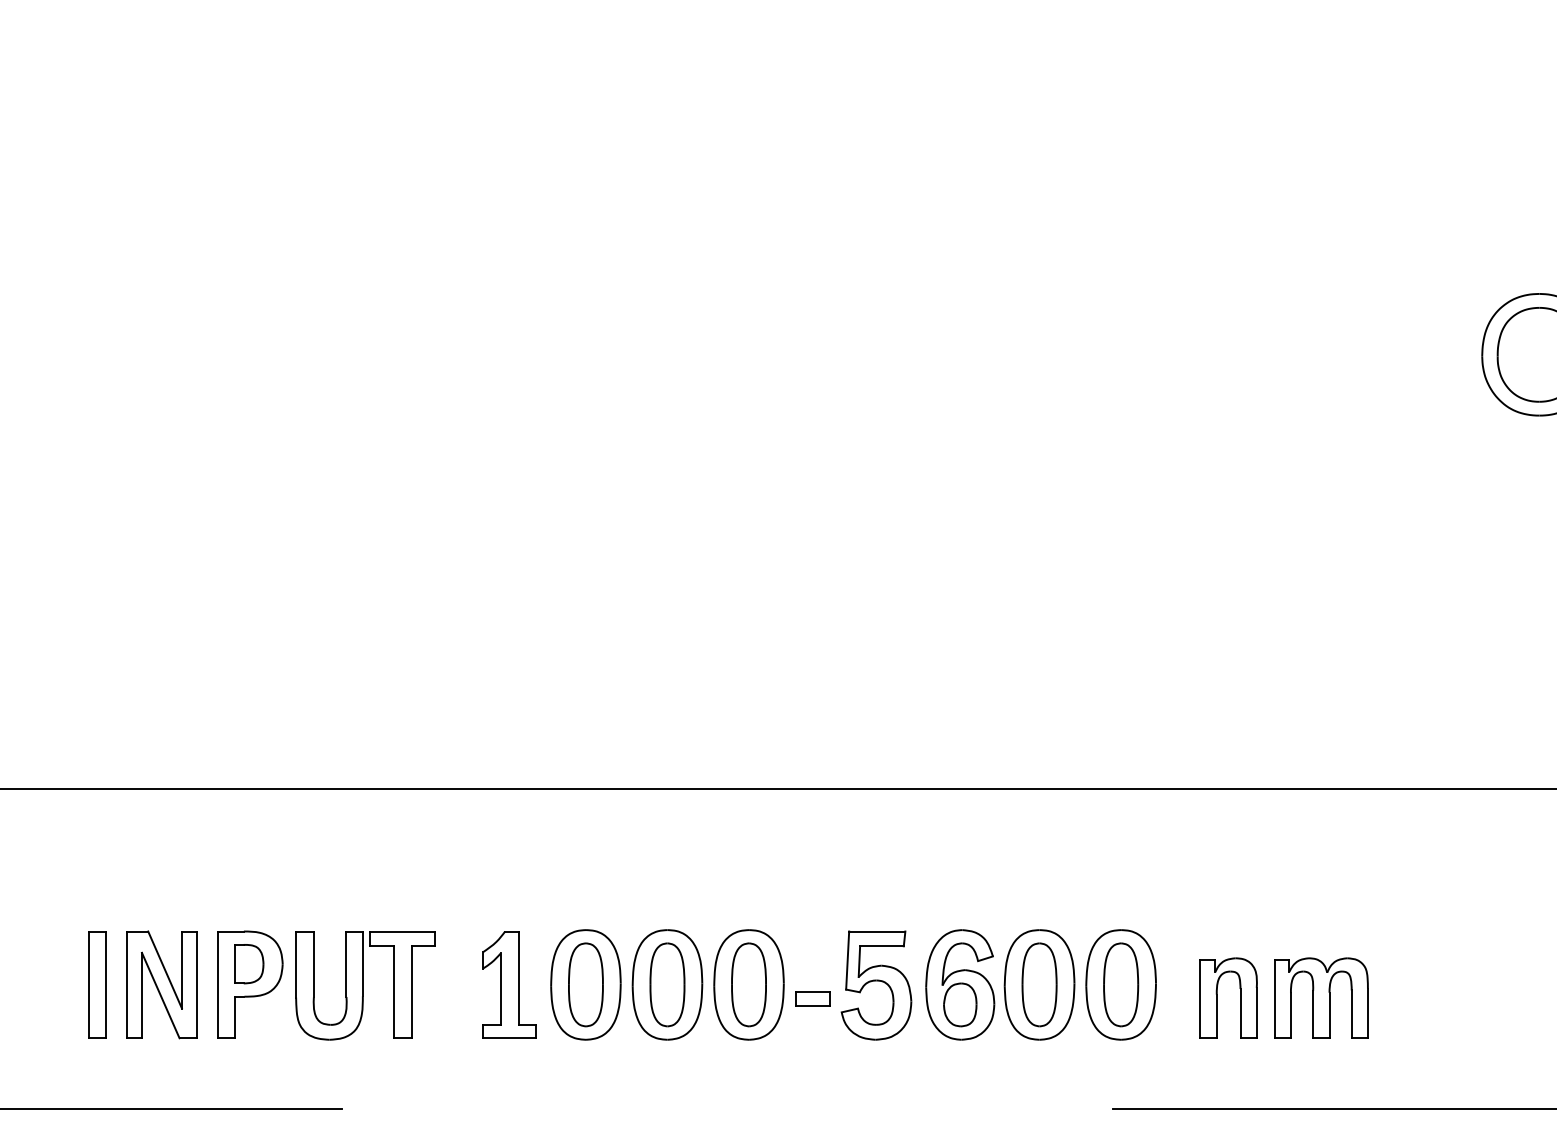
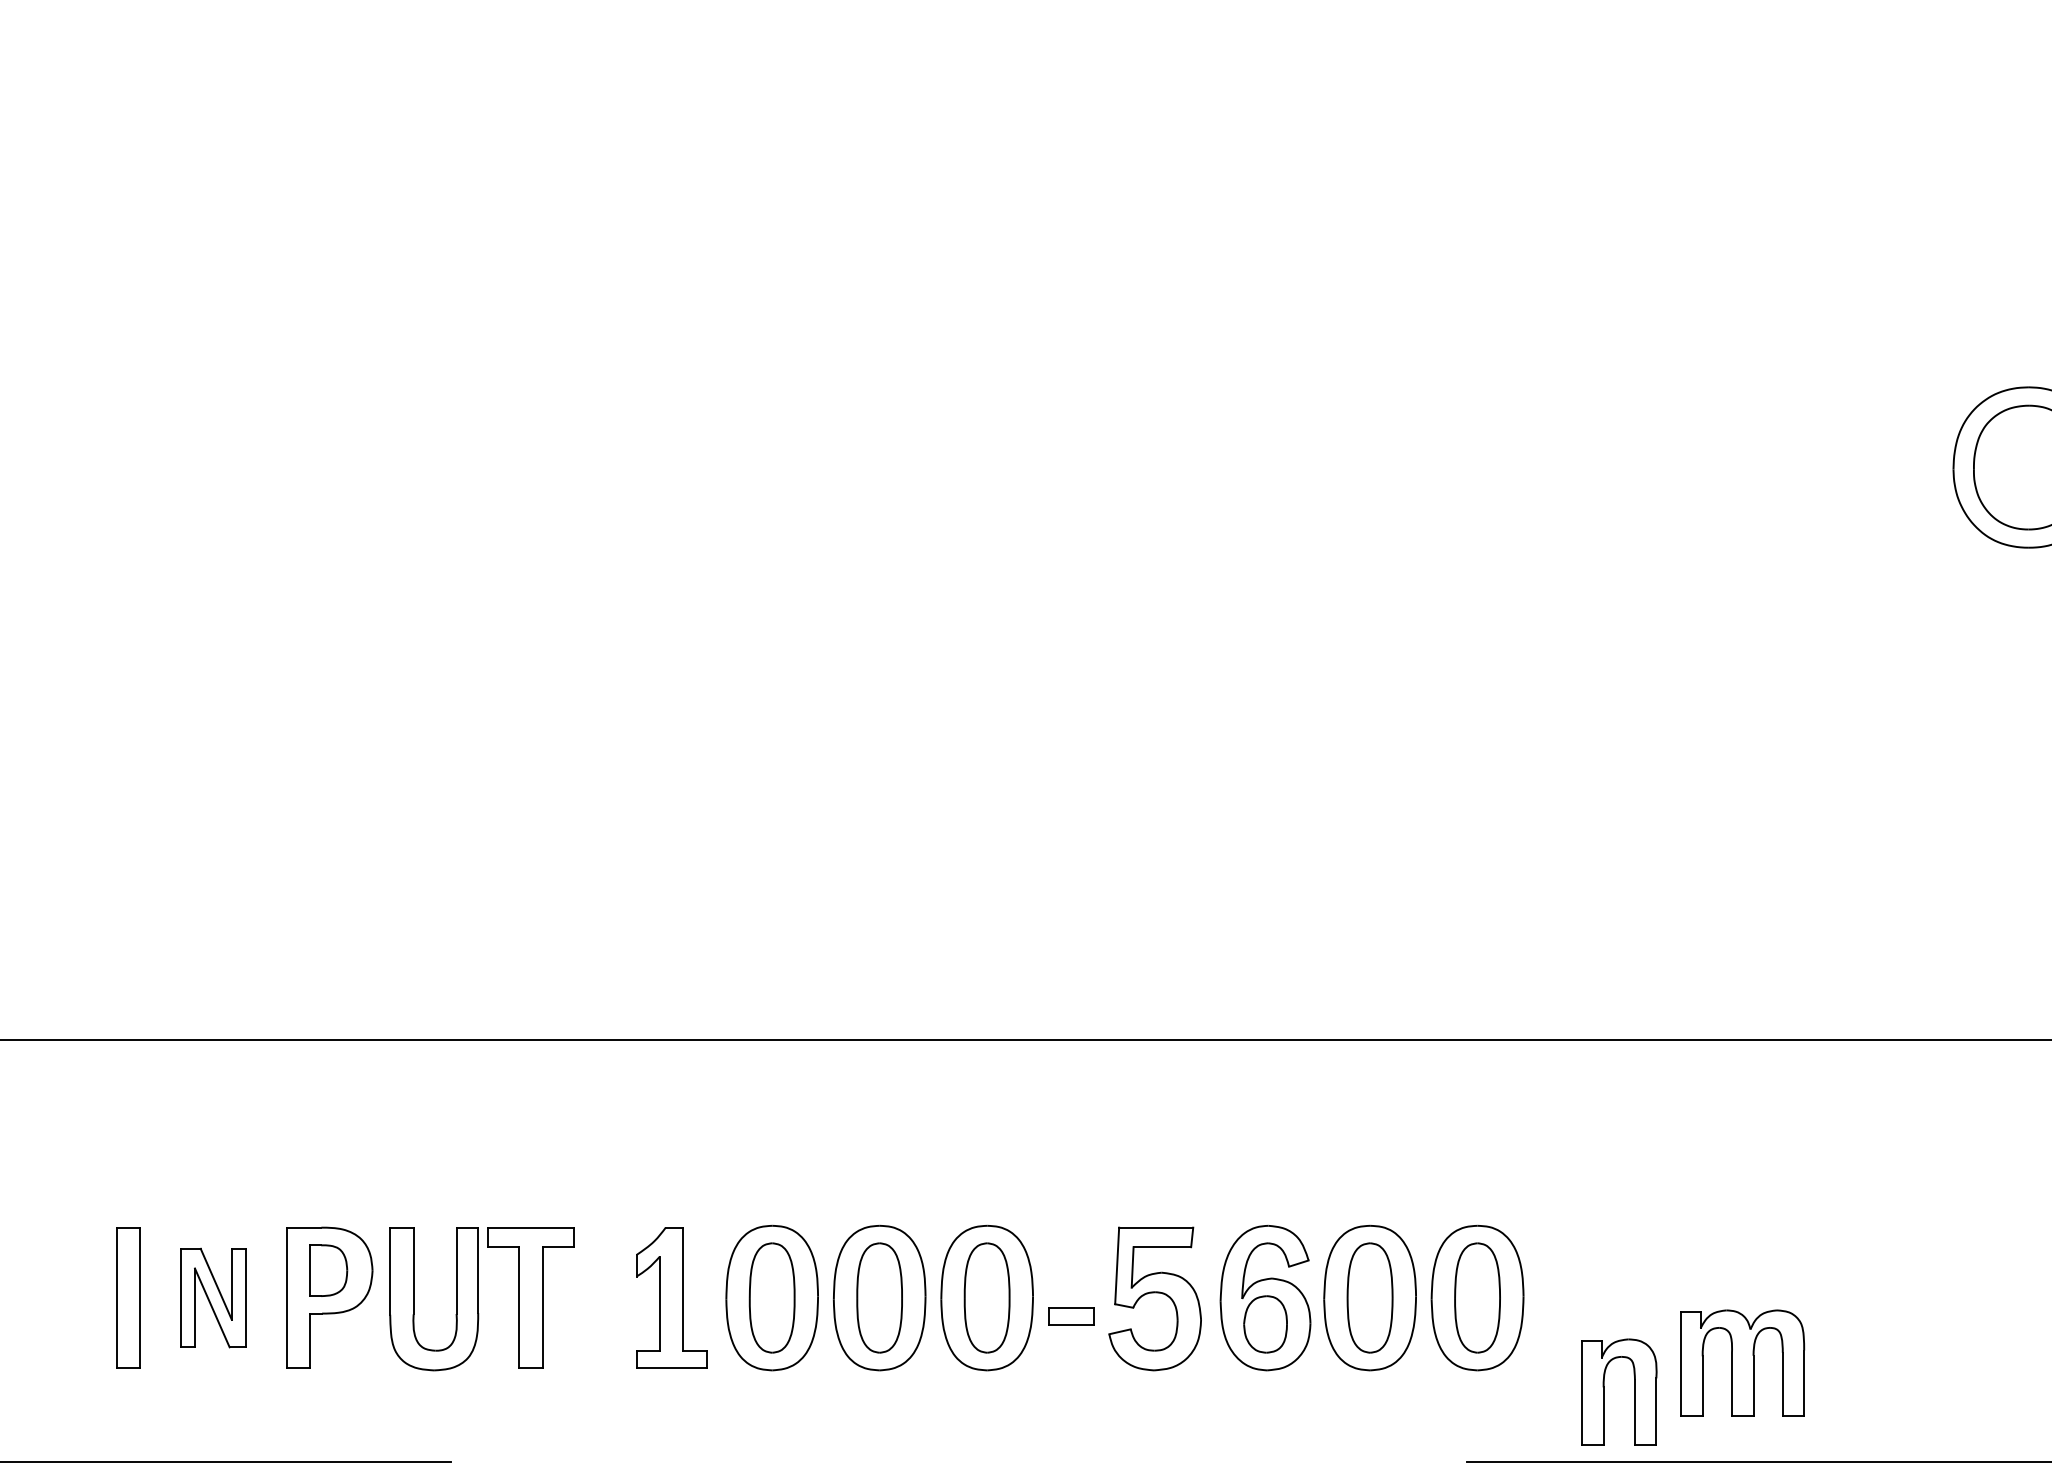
part: (161, 984) -> (212, 1297), size x0.7
part: (1217, 997) -> (1604, 1391), moved
part: (1321, 997) -> (1742, 1362), moved

